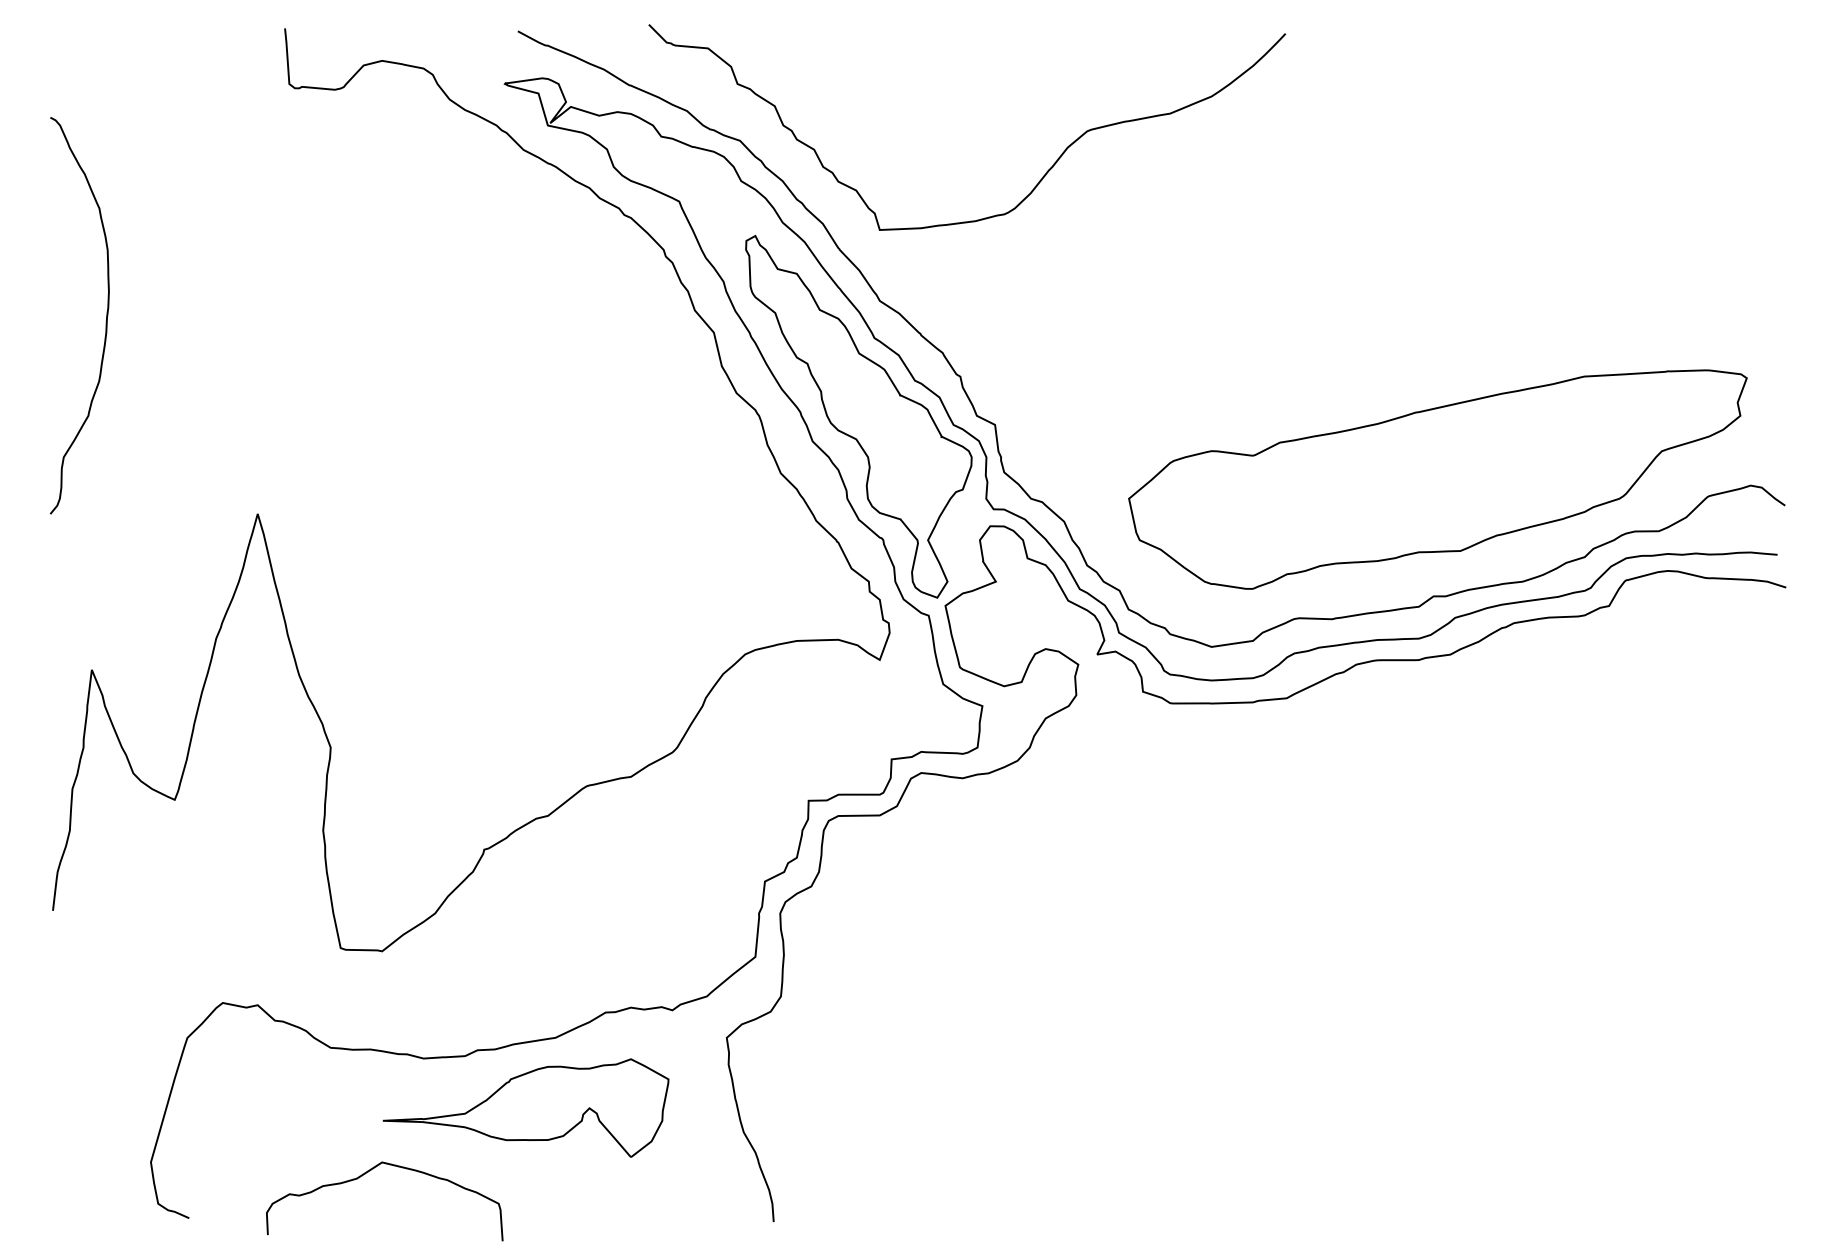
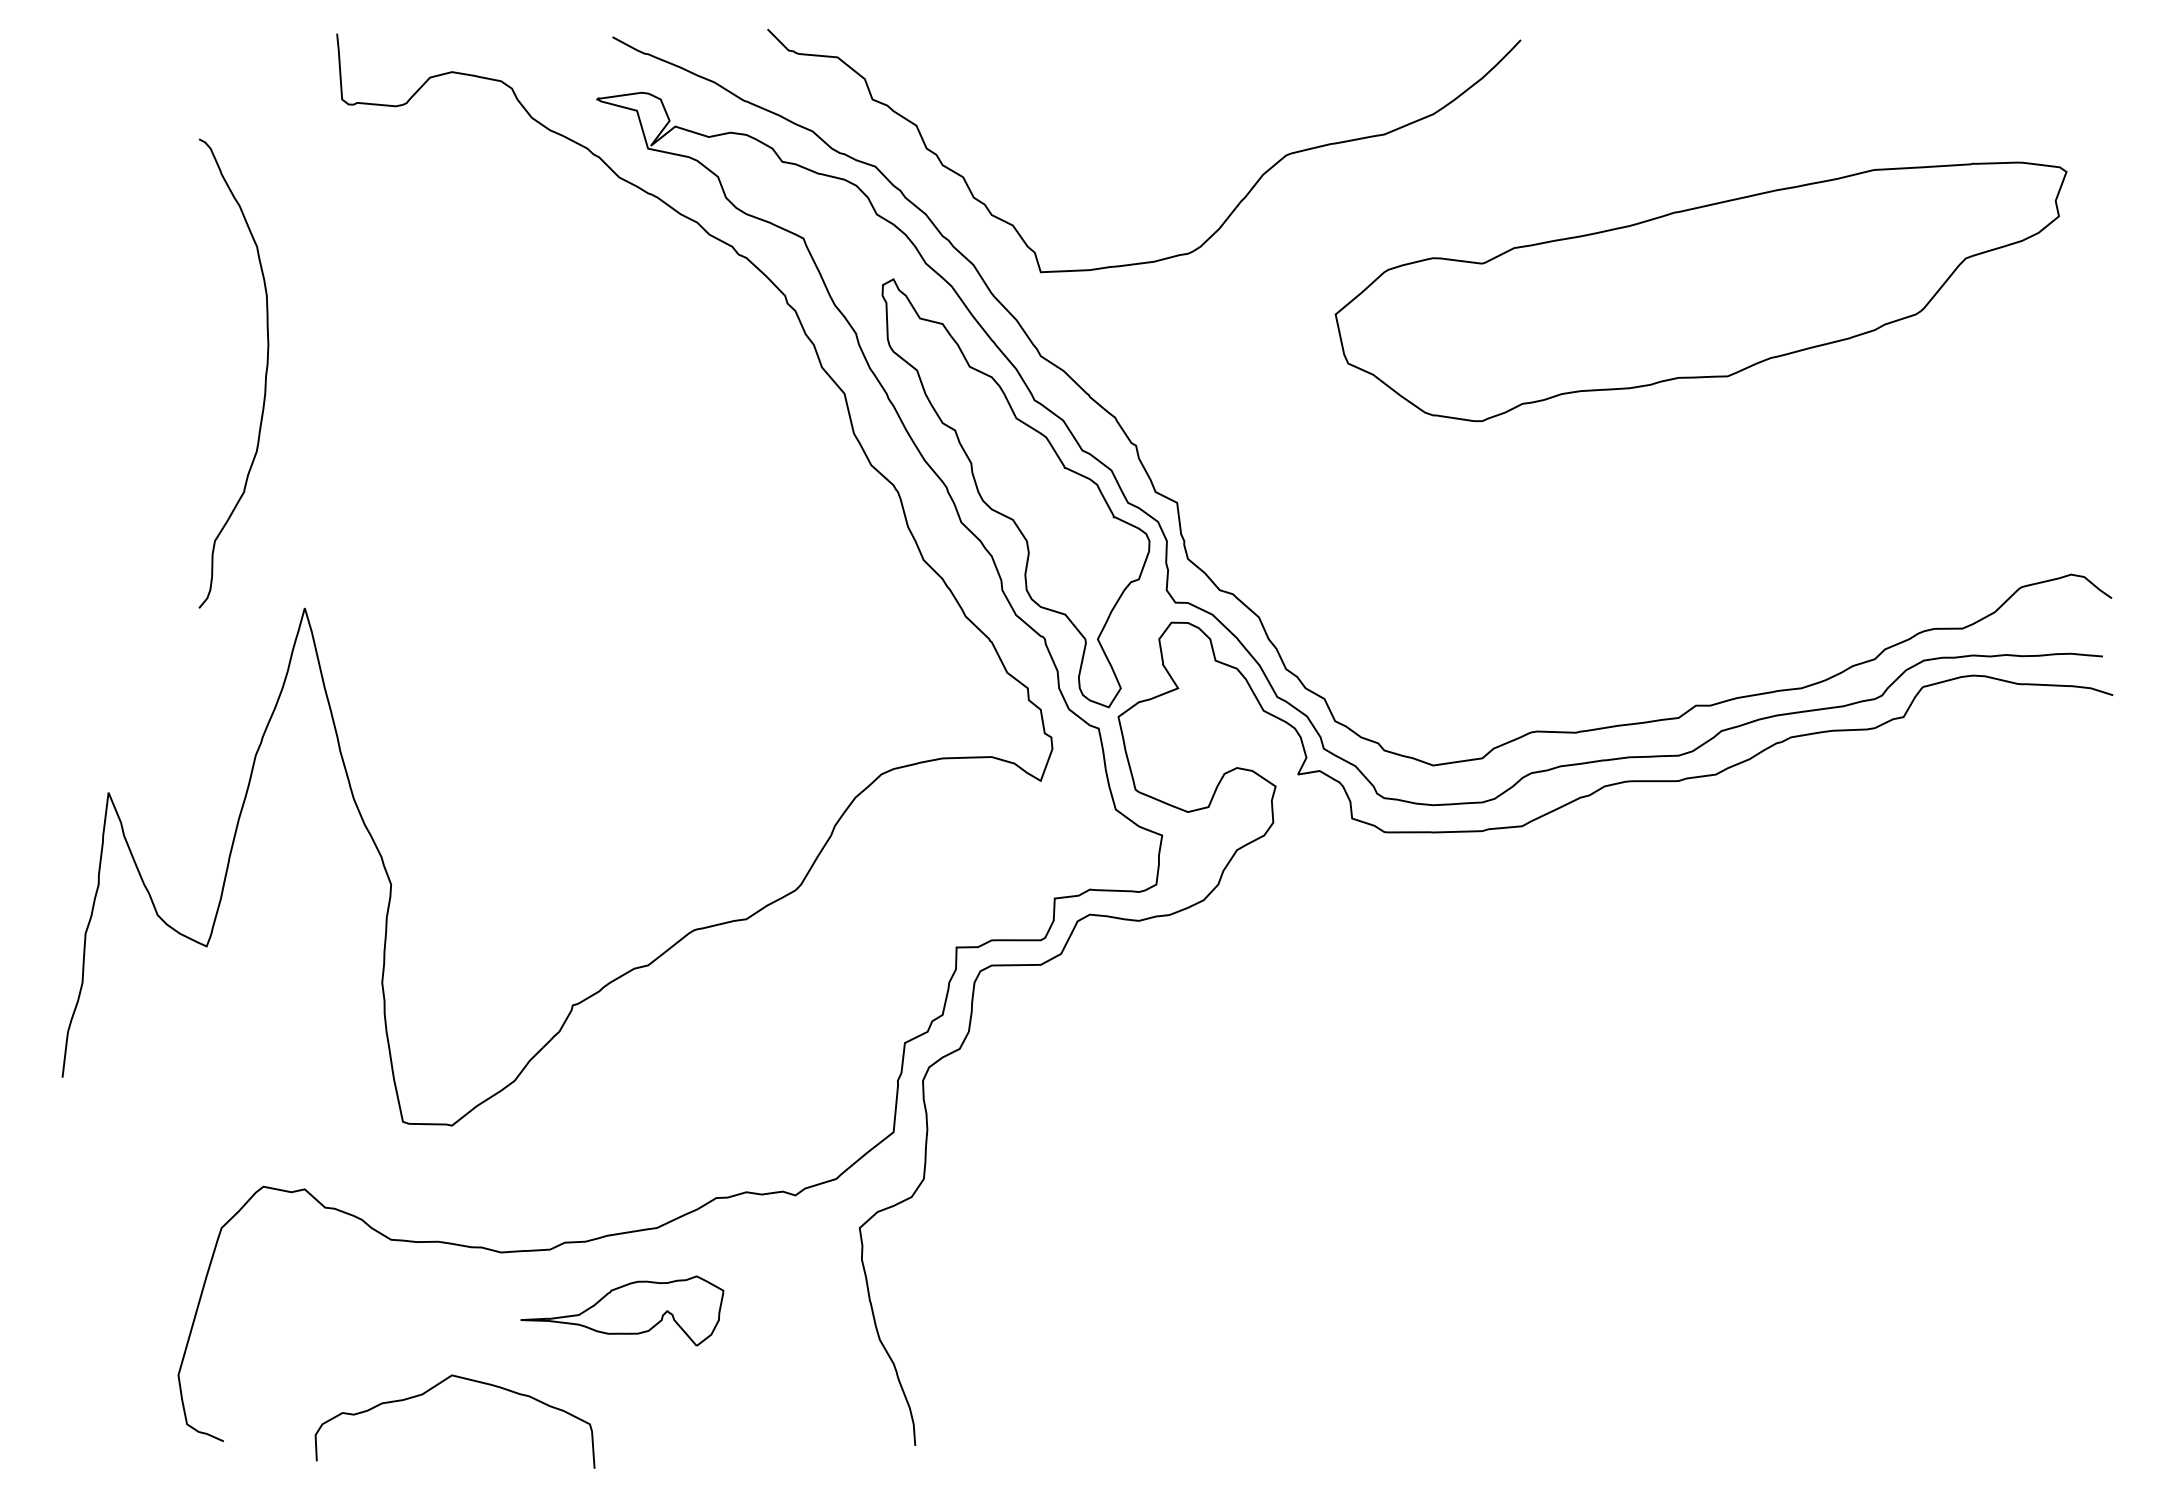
curve: (105, 321) -> (264, 380), moved
part: (1437, 479) -> (1700, 291), moved
part: (525, 1107) -> (621, 1310), size x0.6

